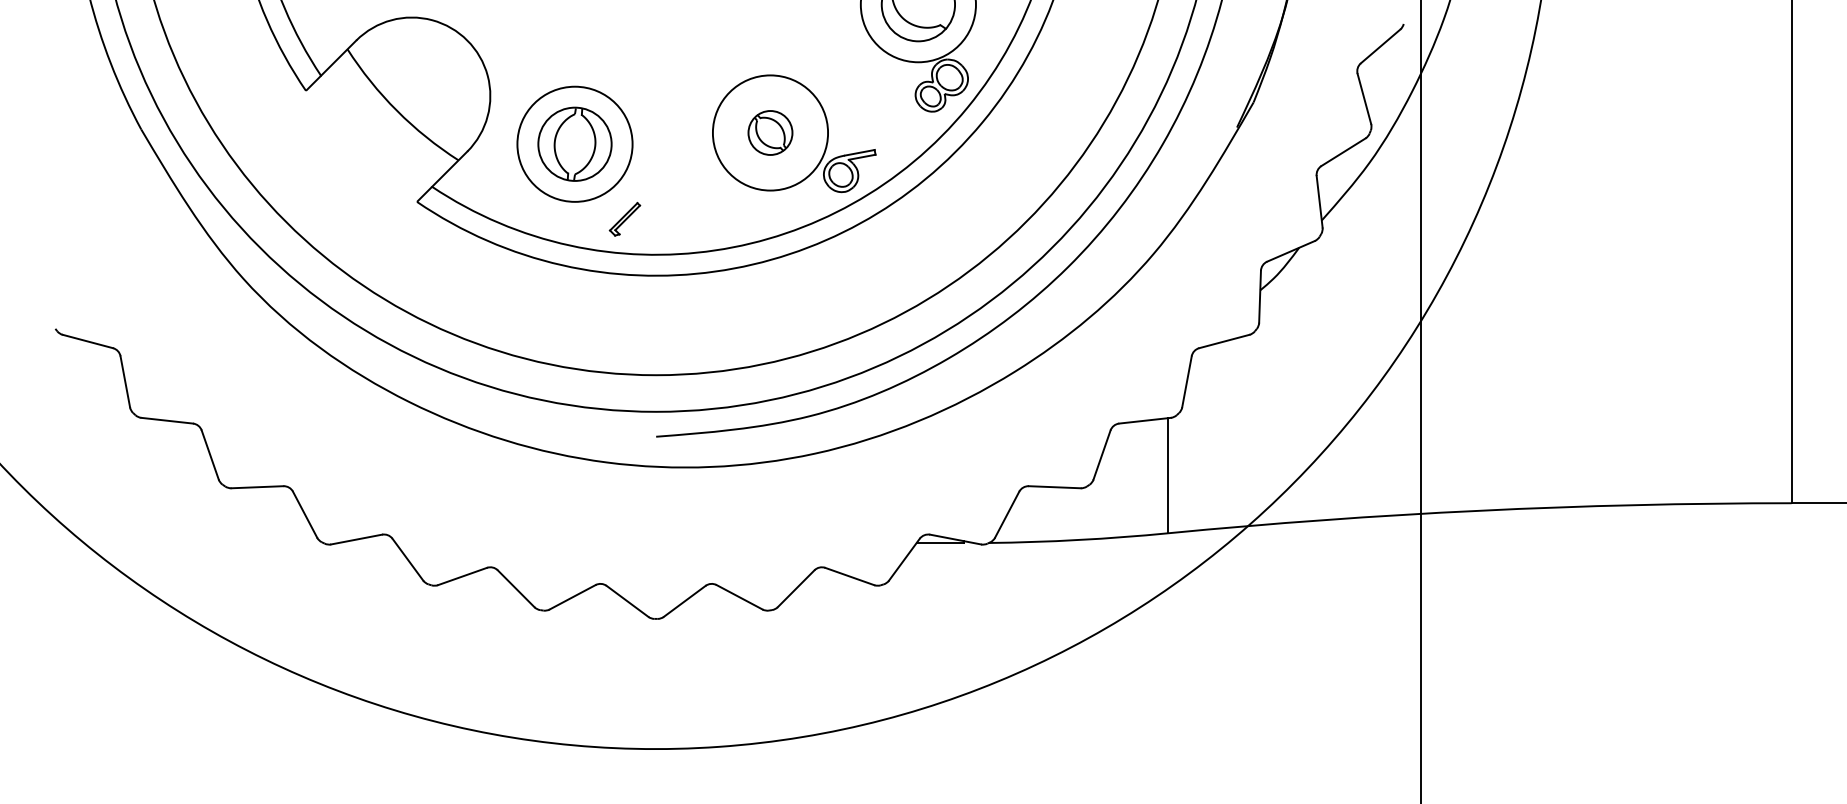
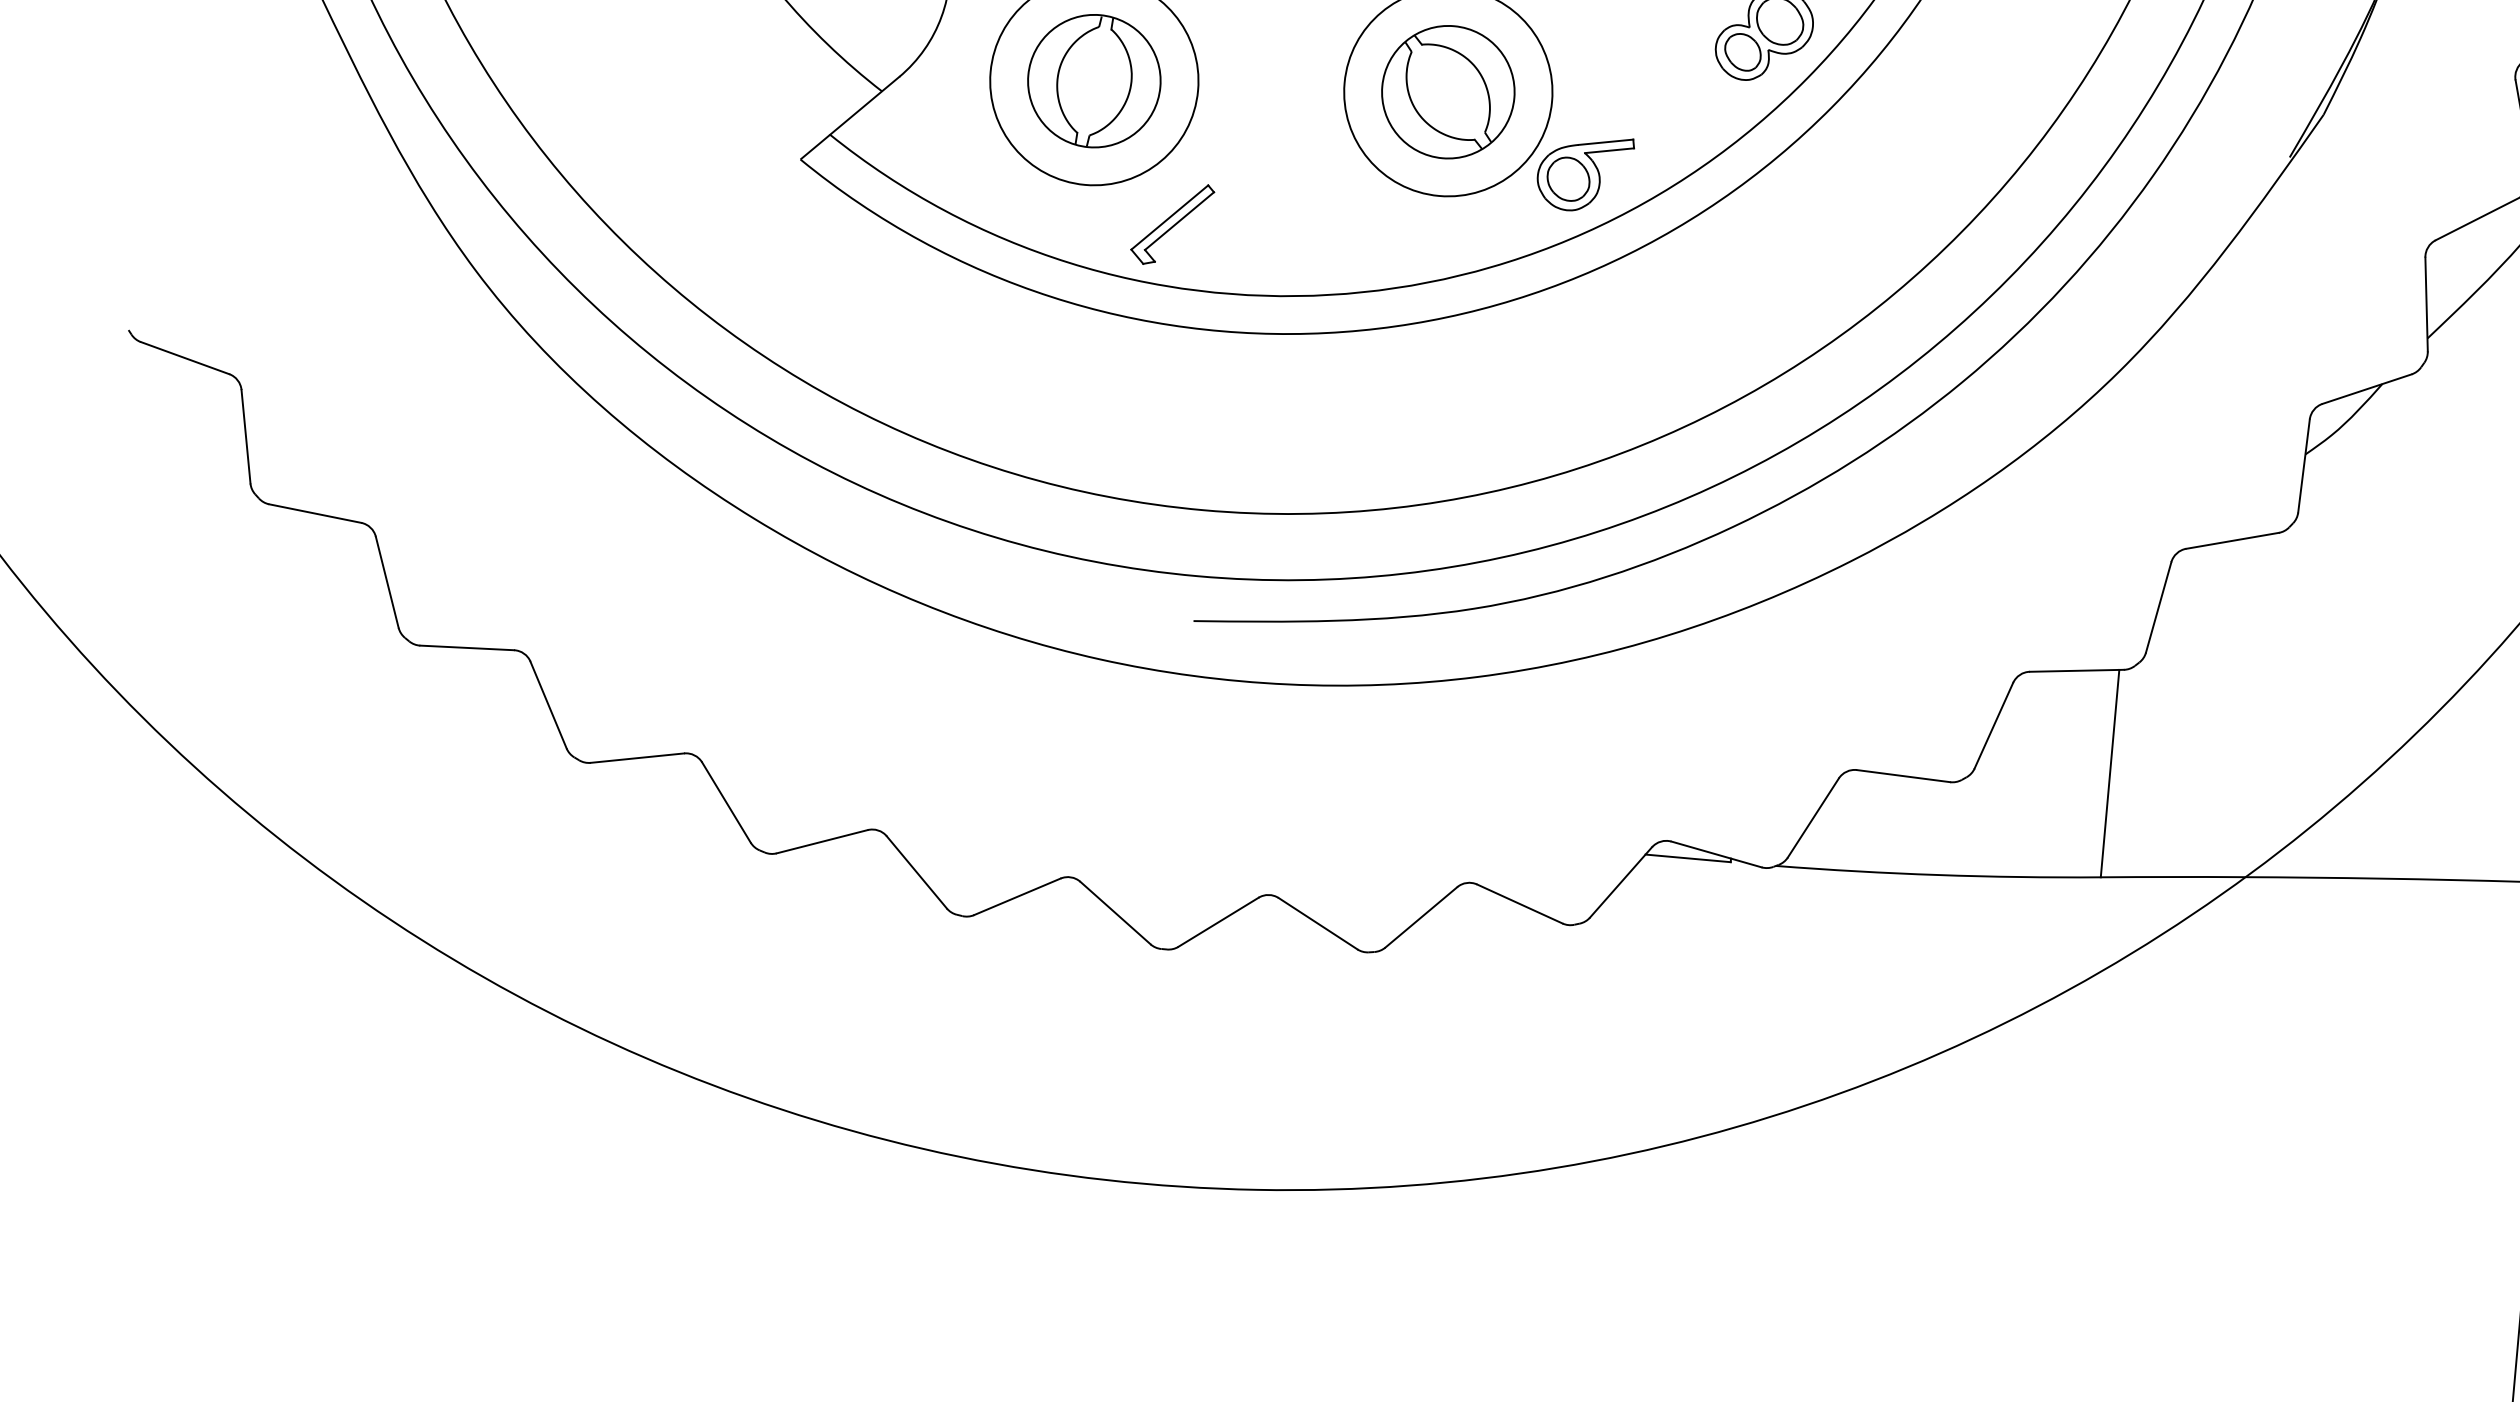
part: (770, 132) -> (1448, 91), size x1.67
part: (624, 219) -> (1171, 224), size x1.43

